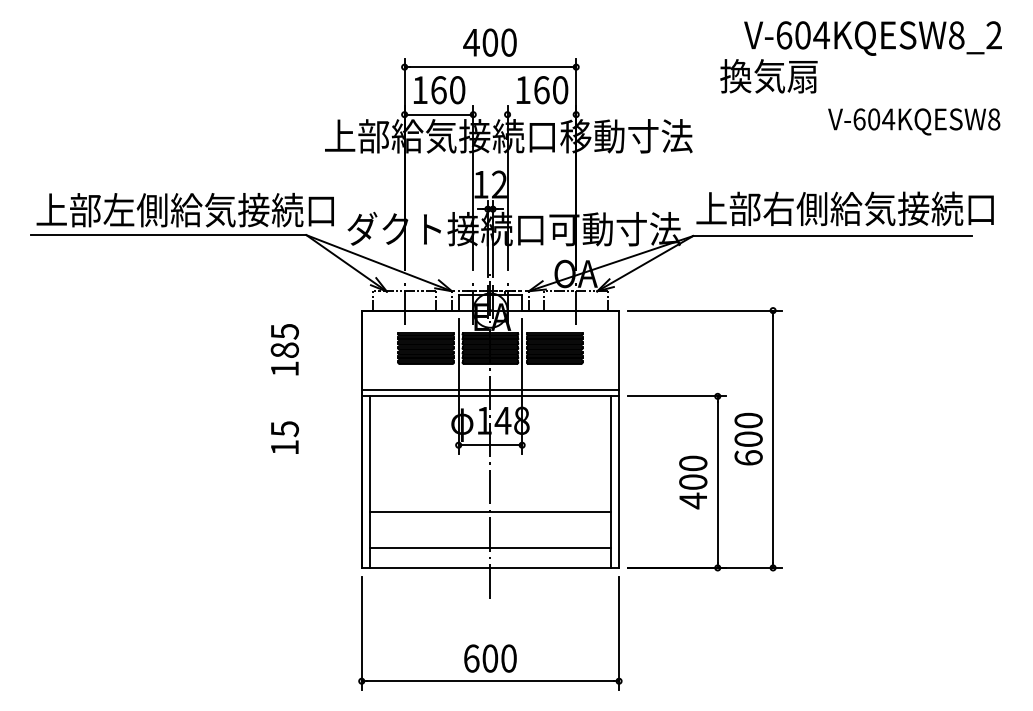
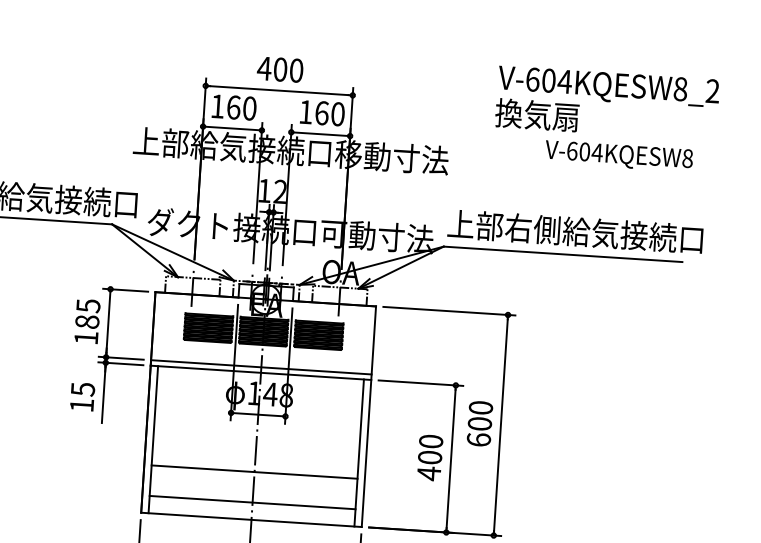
text: (768, 76) -> (536, 115), moved
line: (541, 114) -> (320, 134), added
text: (914, 121) -> (619, 155), moved
part: (326, 387) -> (121, 356), added

